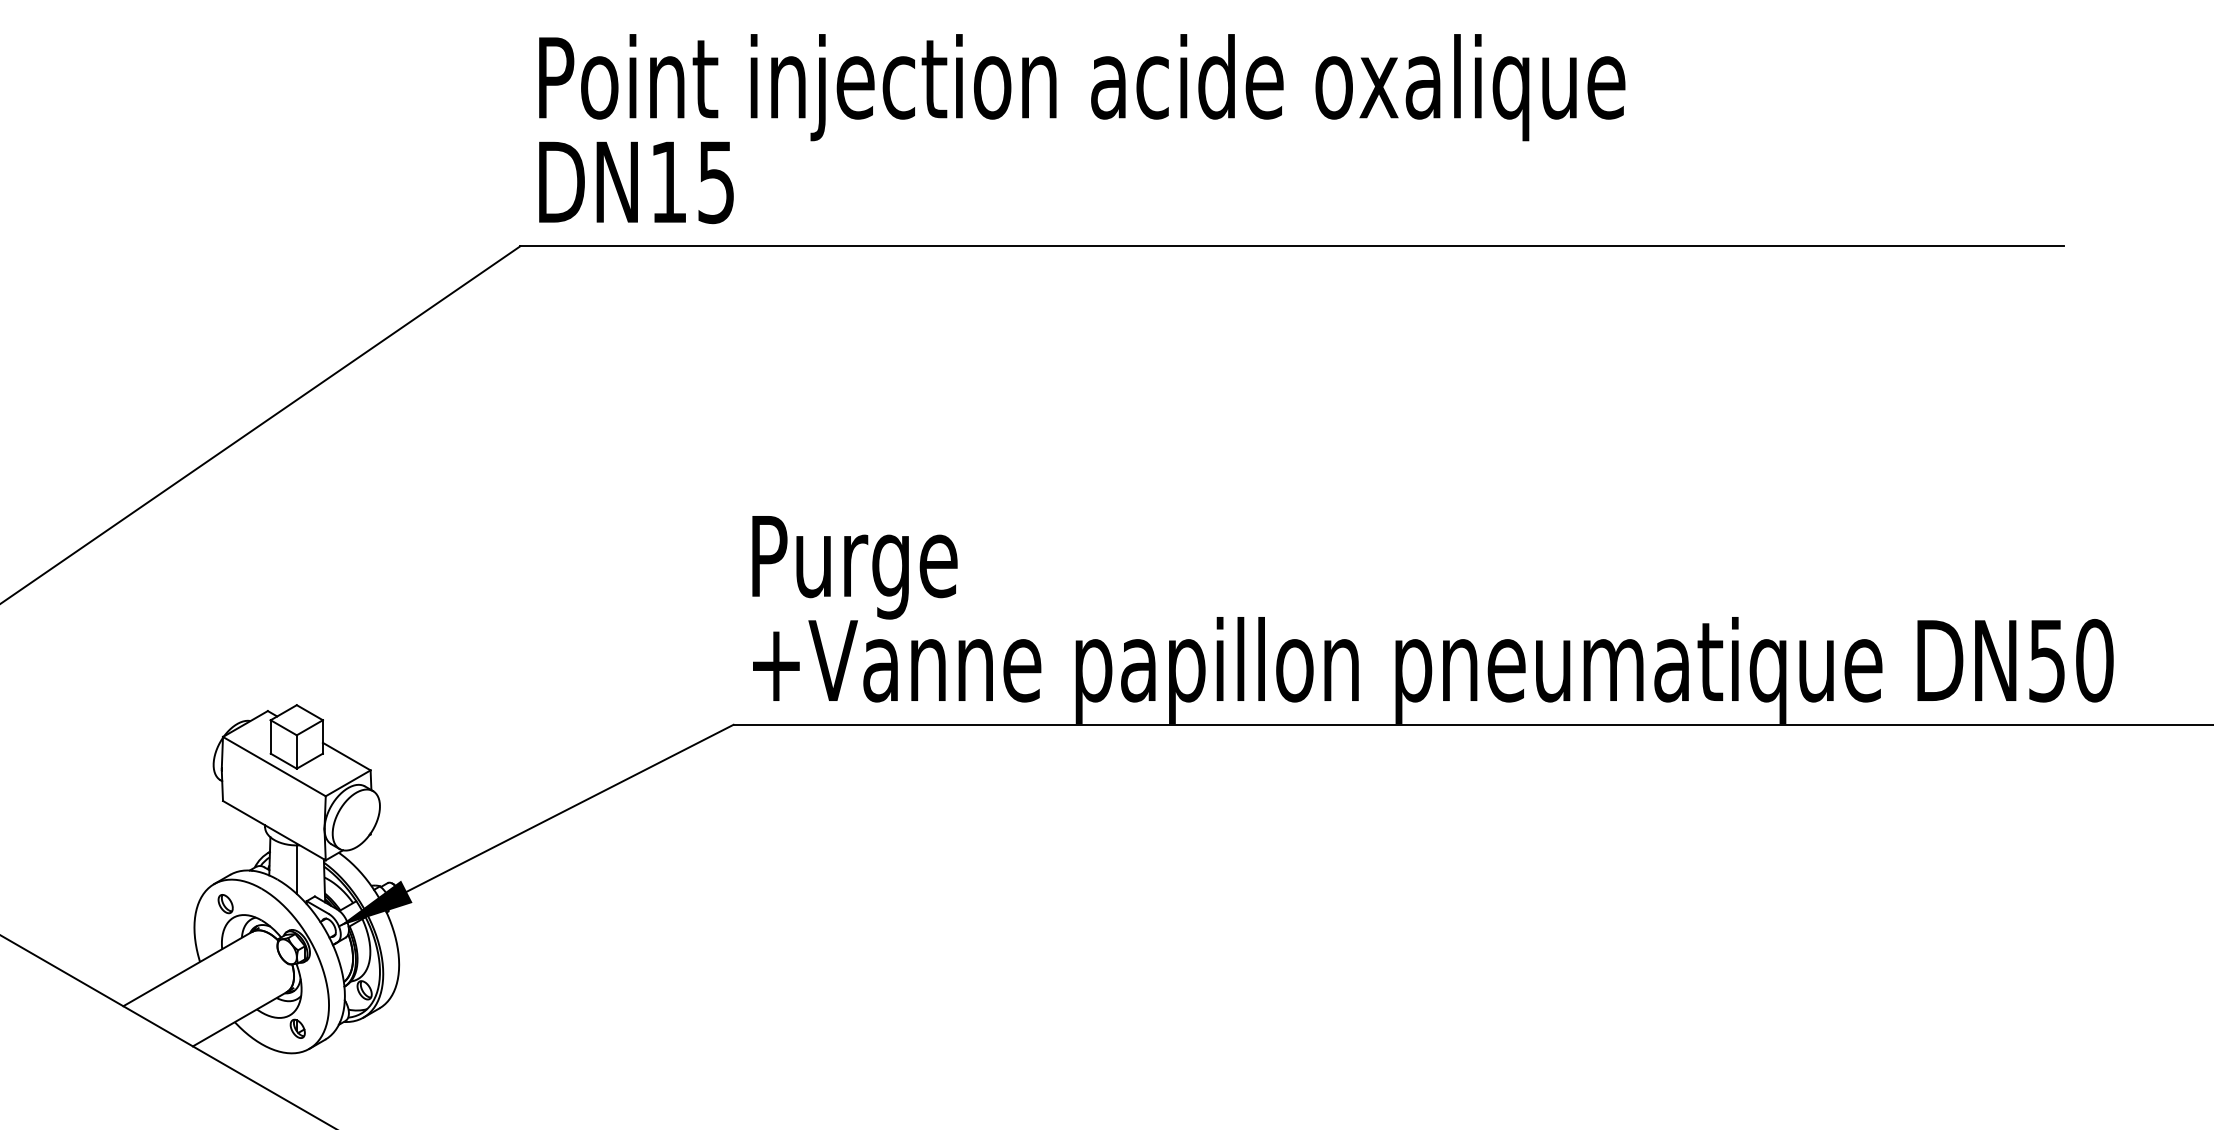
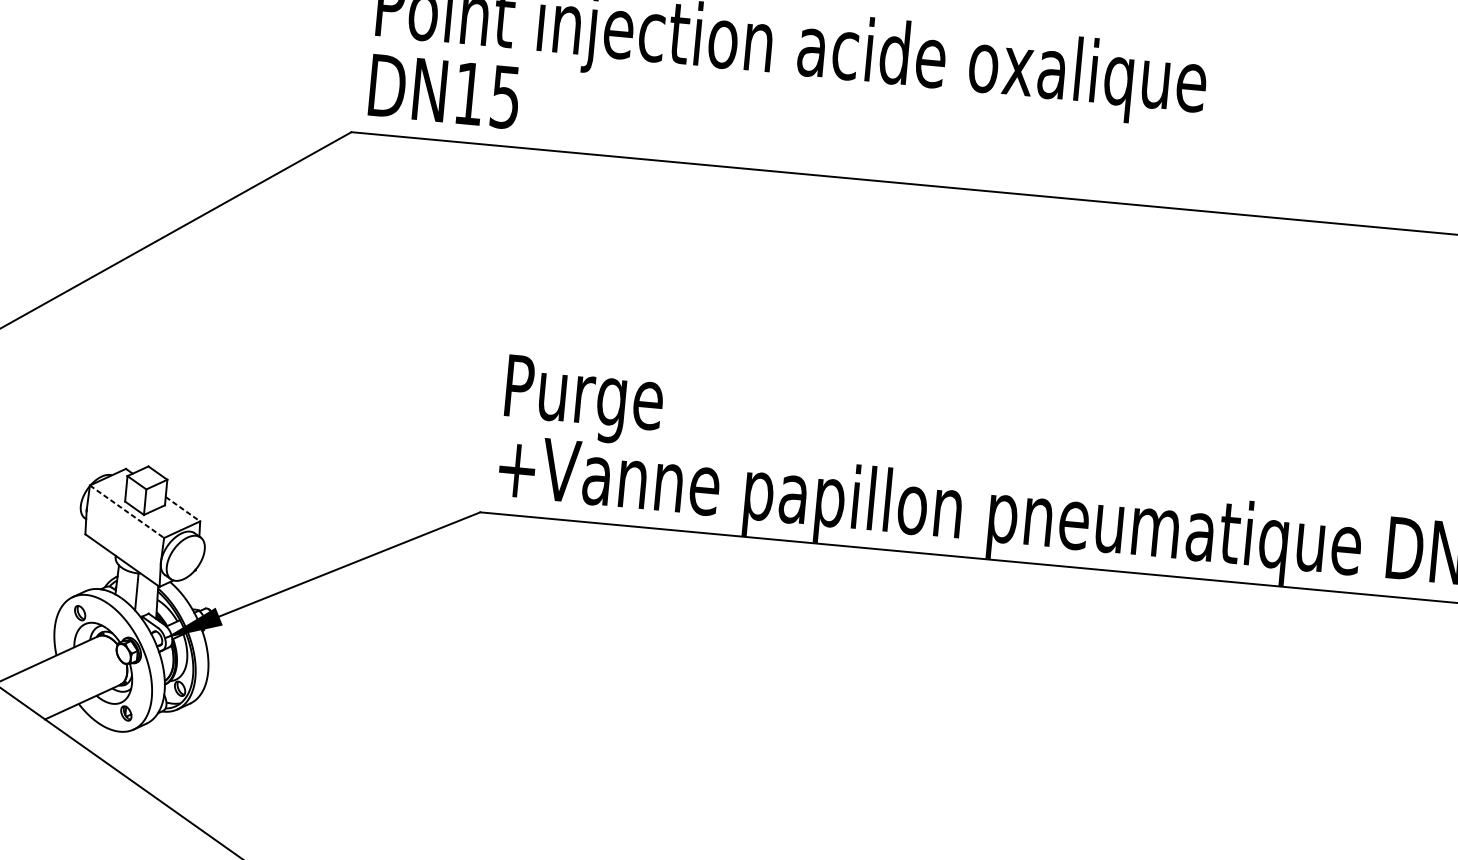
line: (346, 756) -> (182, 509), solid -> dashed
line: (274, 766) -> (127, 511), solid -> dashed

